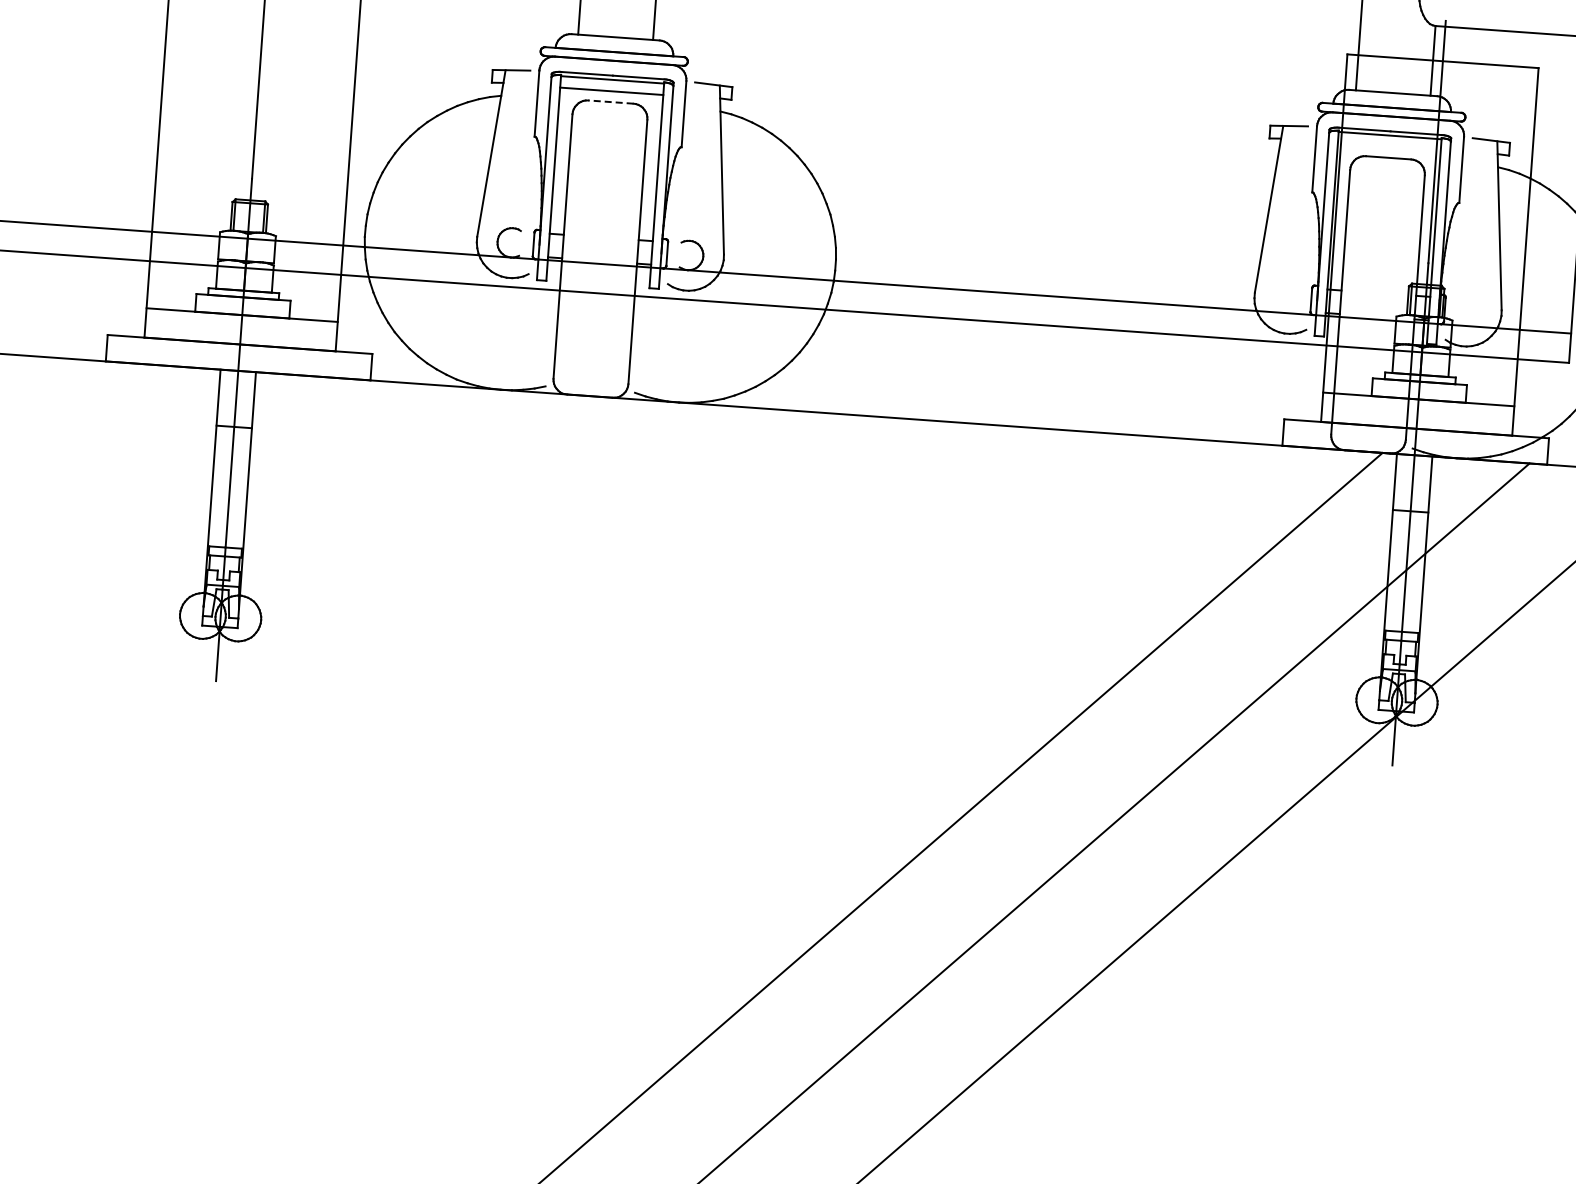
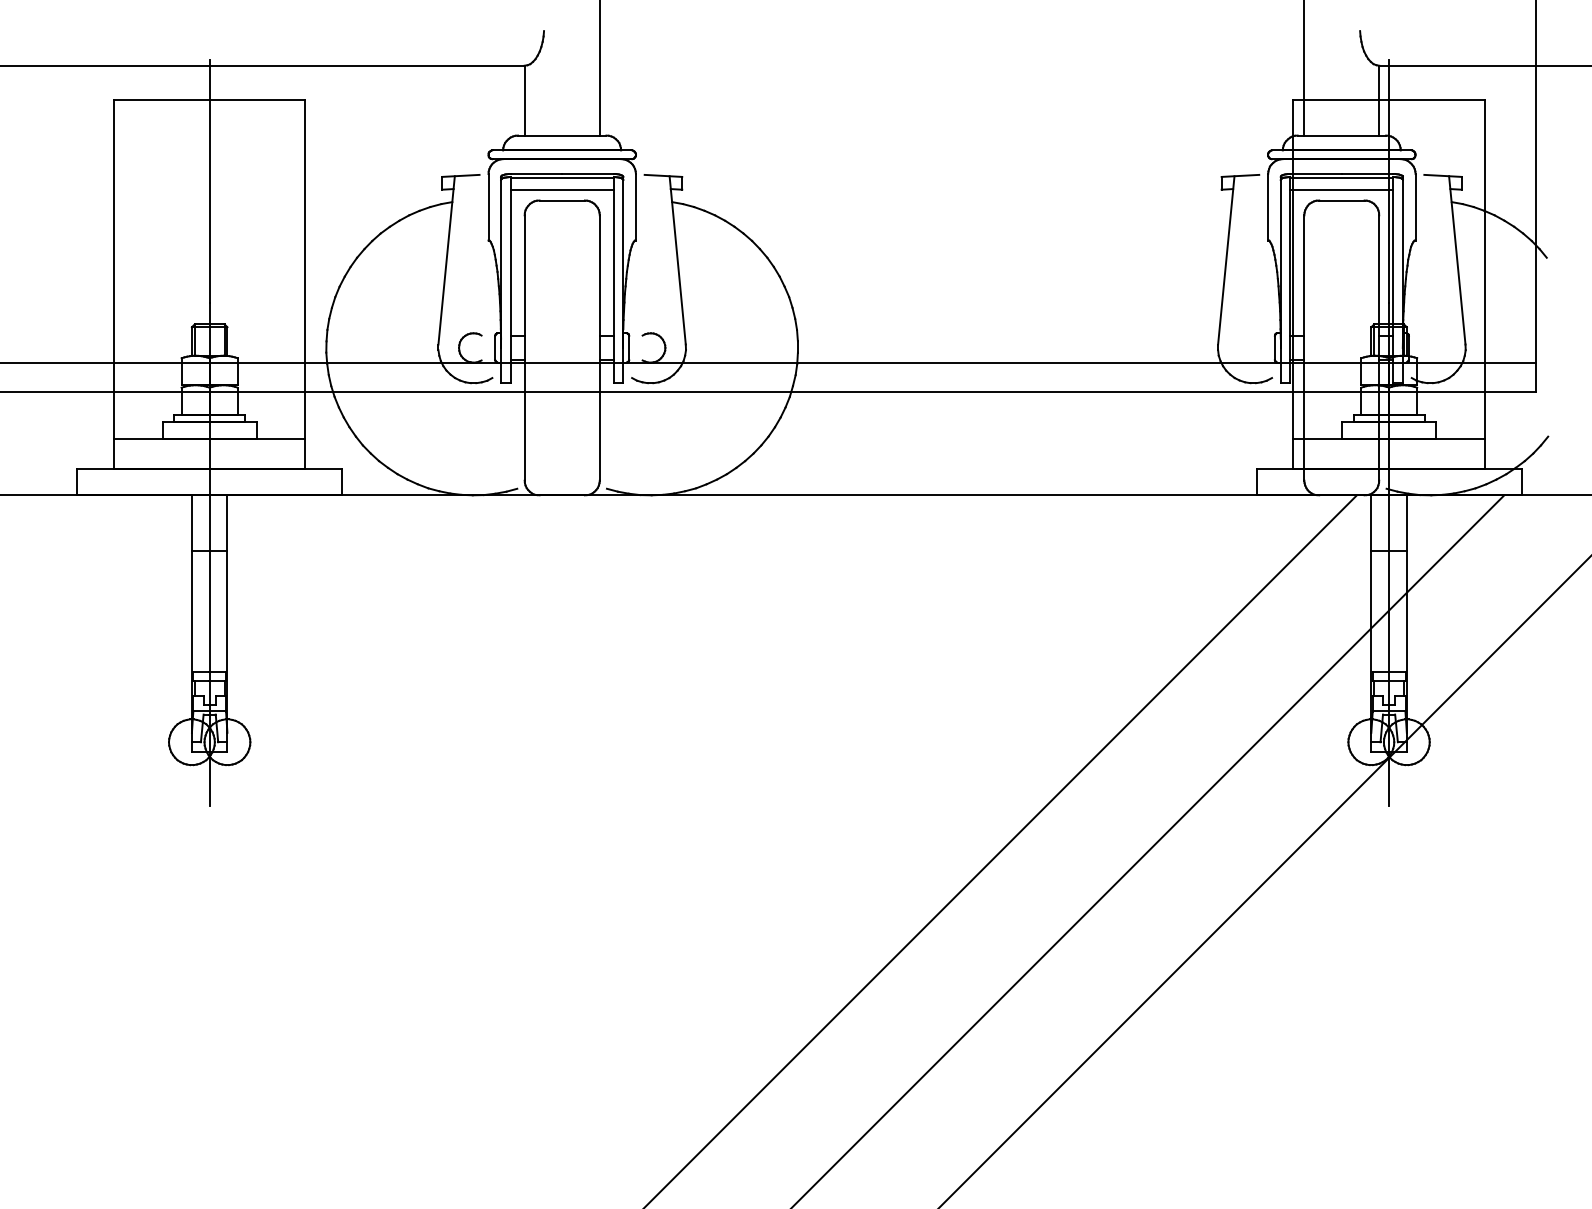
line: (611, 102) -> (562, 200), dashed -> solid
line: (1389, 146) -> (1341, 189), added

